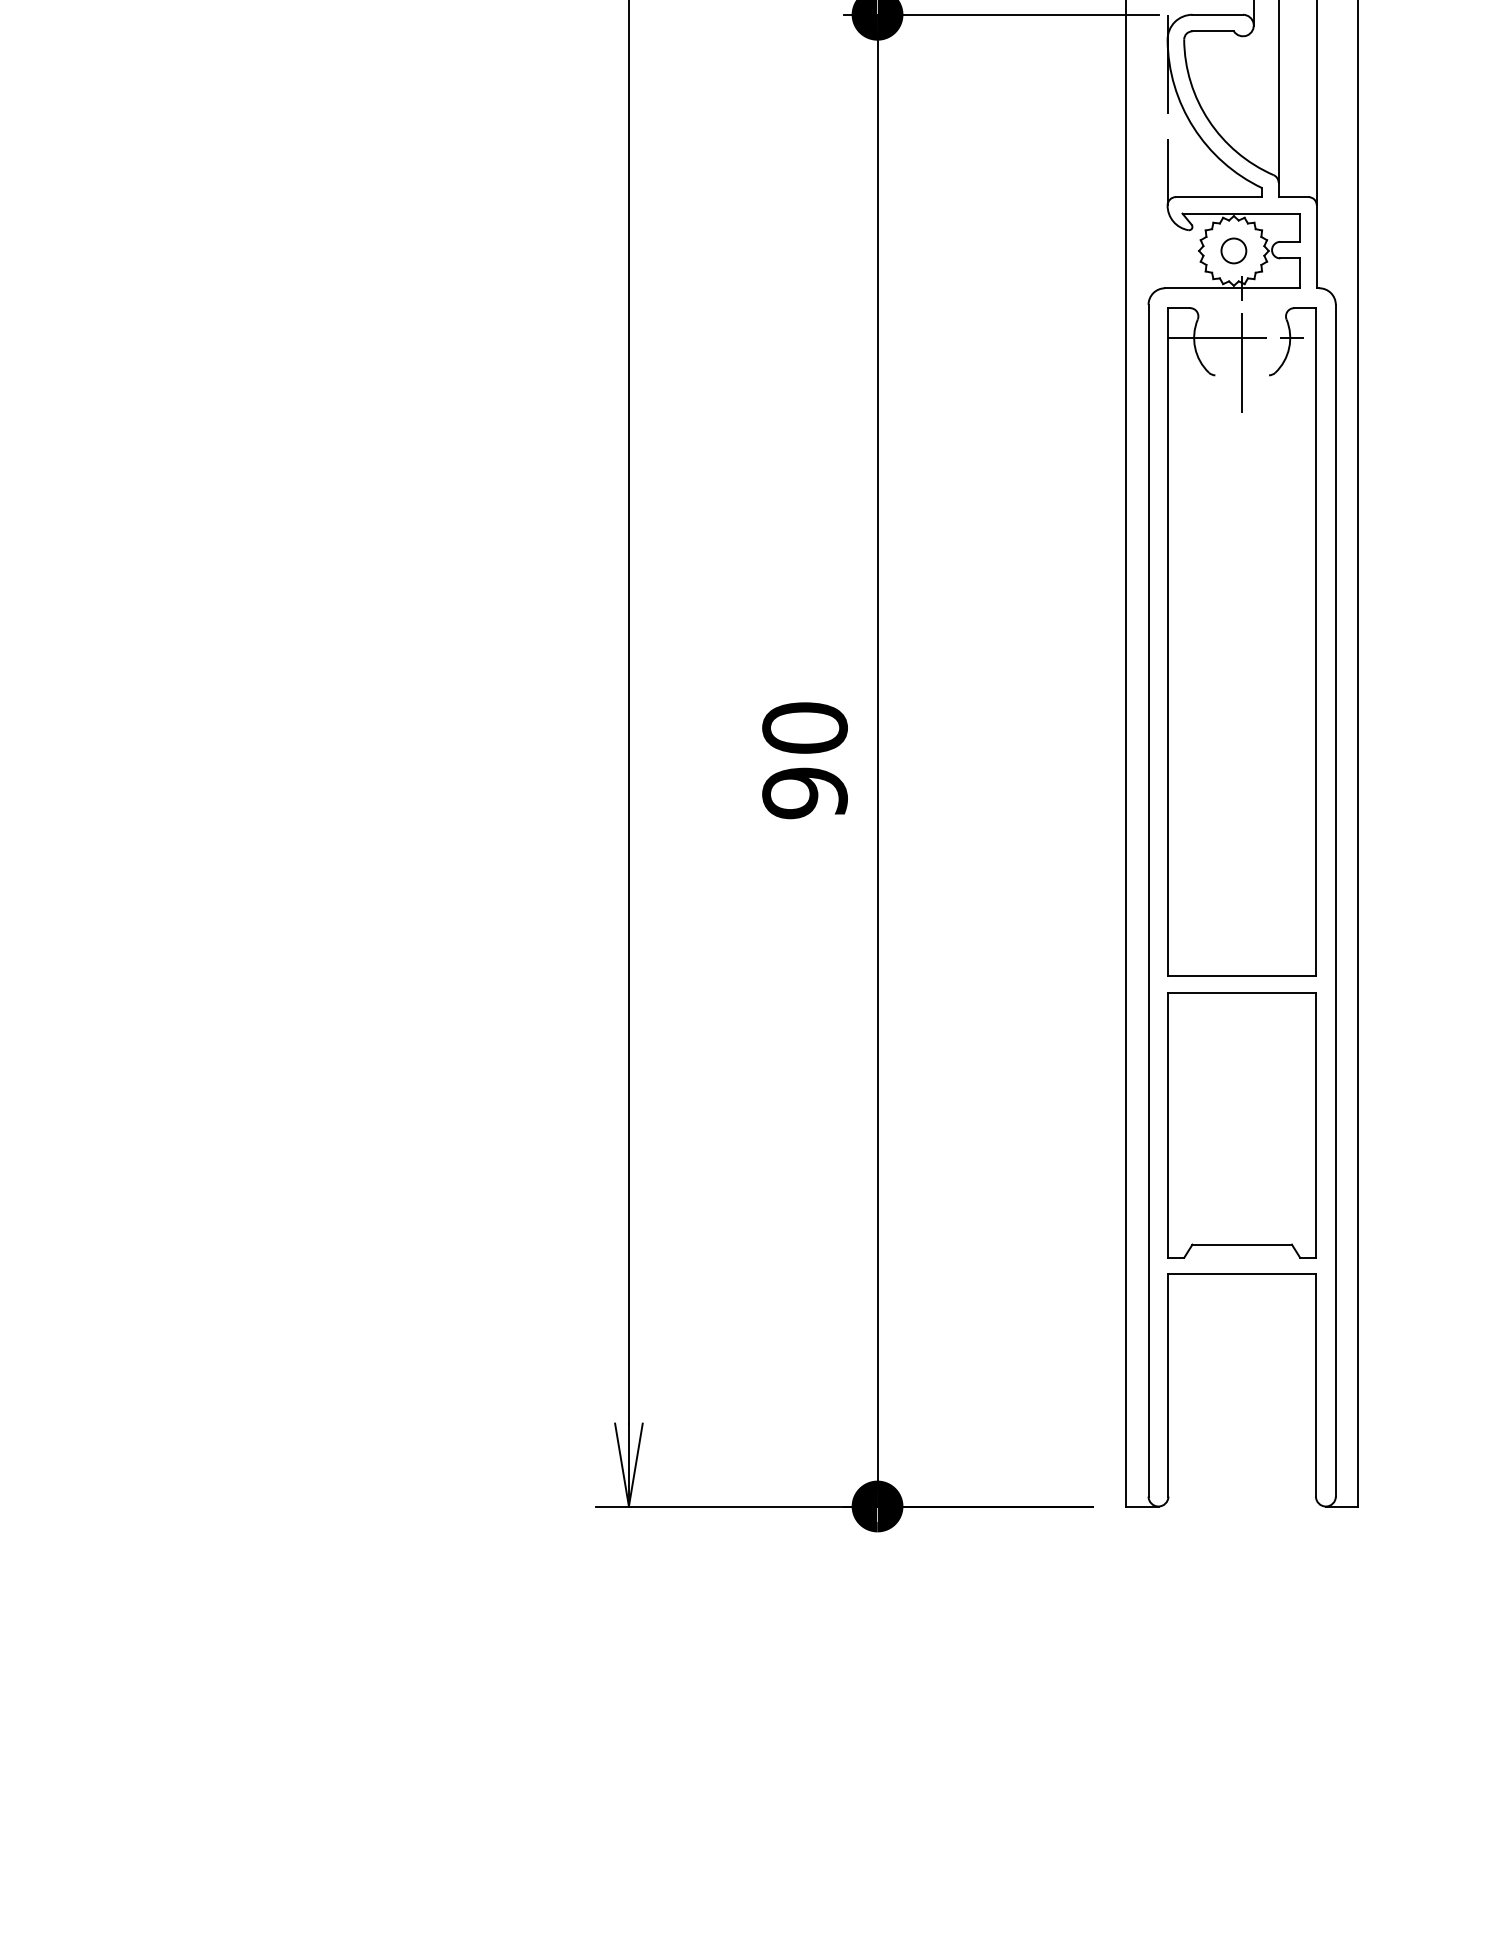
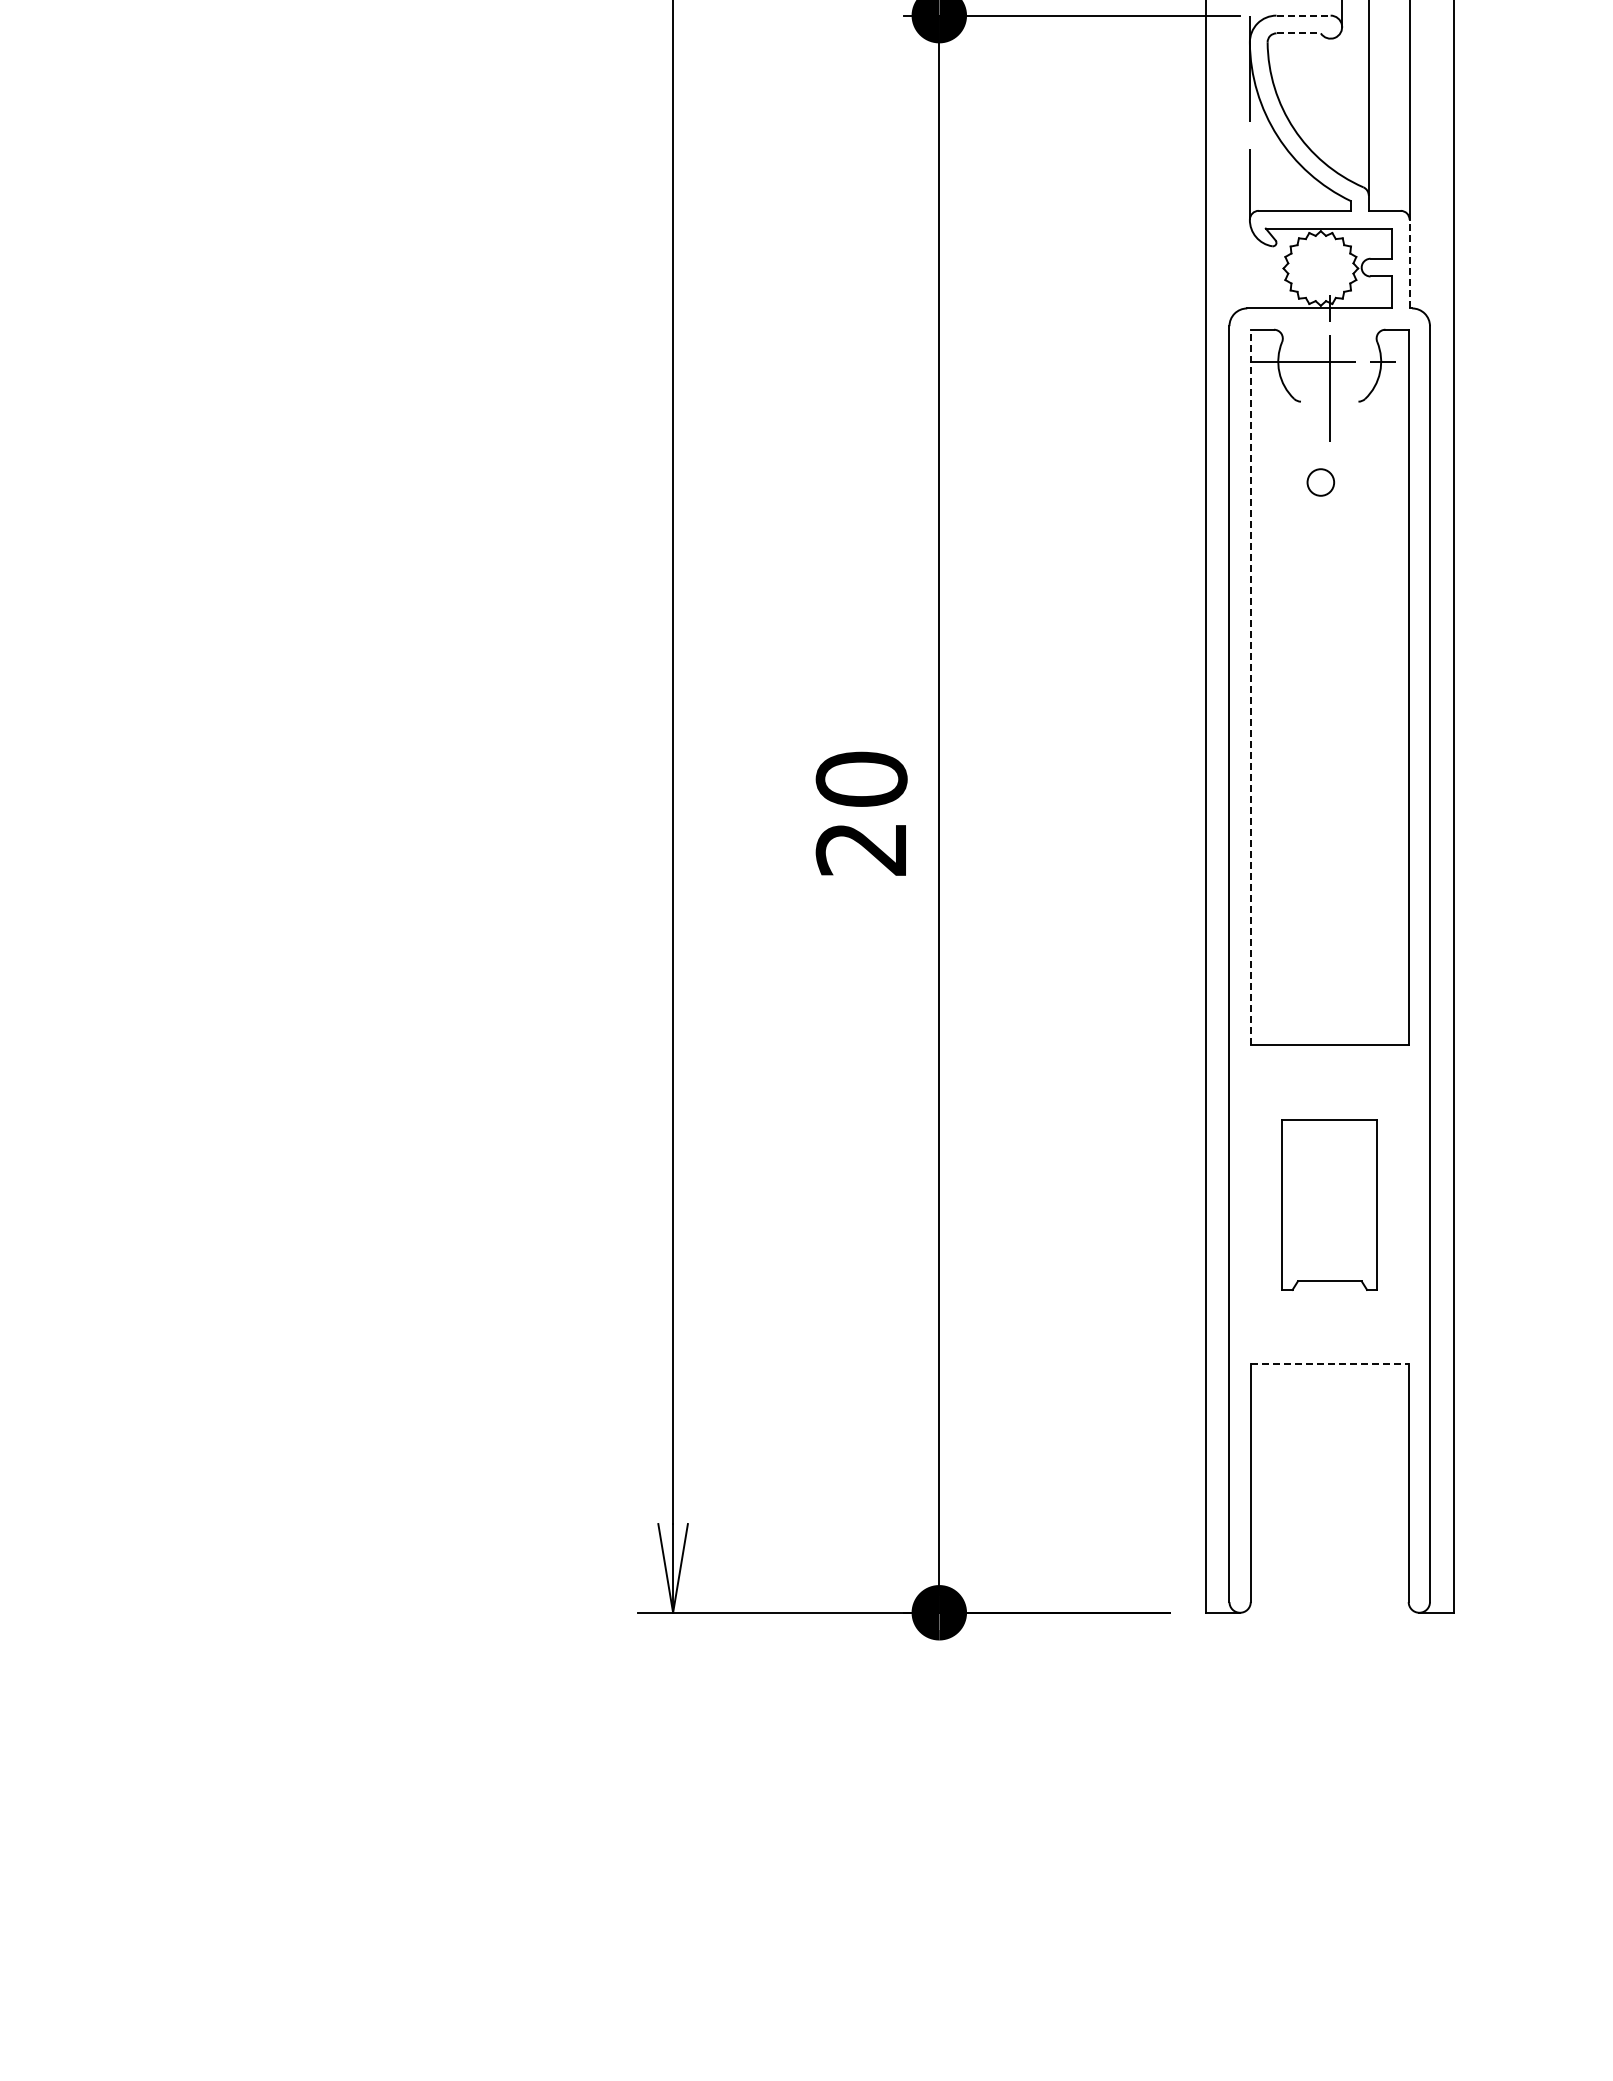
line: (1218, 14) -> (1304, 15), solid -> dashed
line: (1213, 31) -> (1299, 33), solid -> dashed
line: (1316, 246) -> (1409, 263), solid -> dashed
circle: (1233, 250) -> (1320, 482), moved
line: (1168, 642) -> (1250, 687), solid -> dashed
text: (804, 792) -> (861, 848), 90 -> 20
part: (1241, 1125) -> (1329, 1204), size x0.6
line: (1241, 1274) -> (1329, 1364), solid -> dashed

